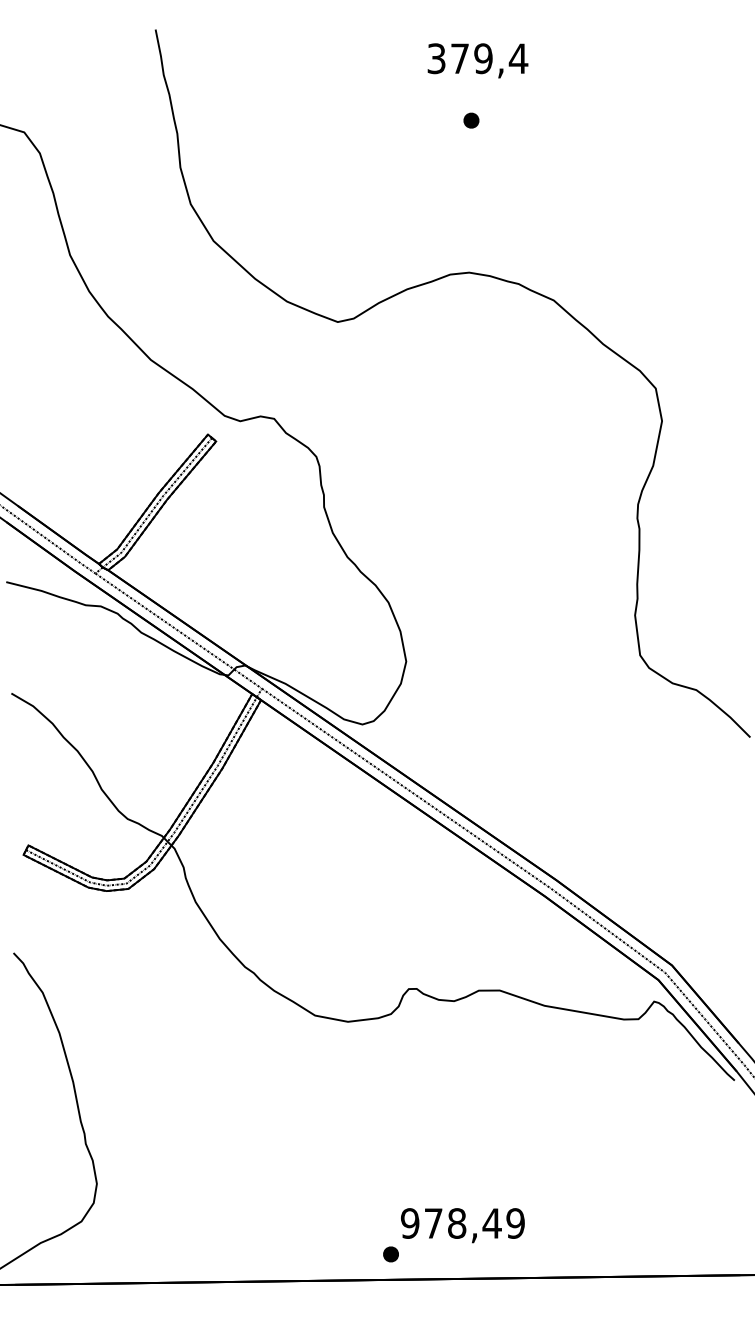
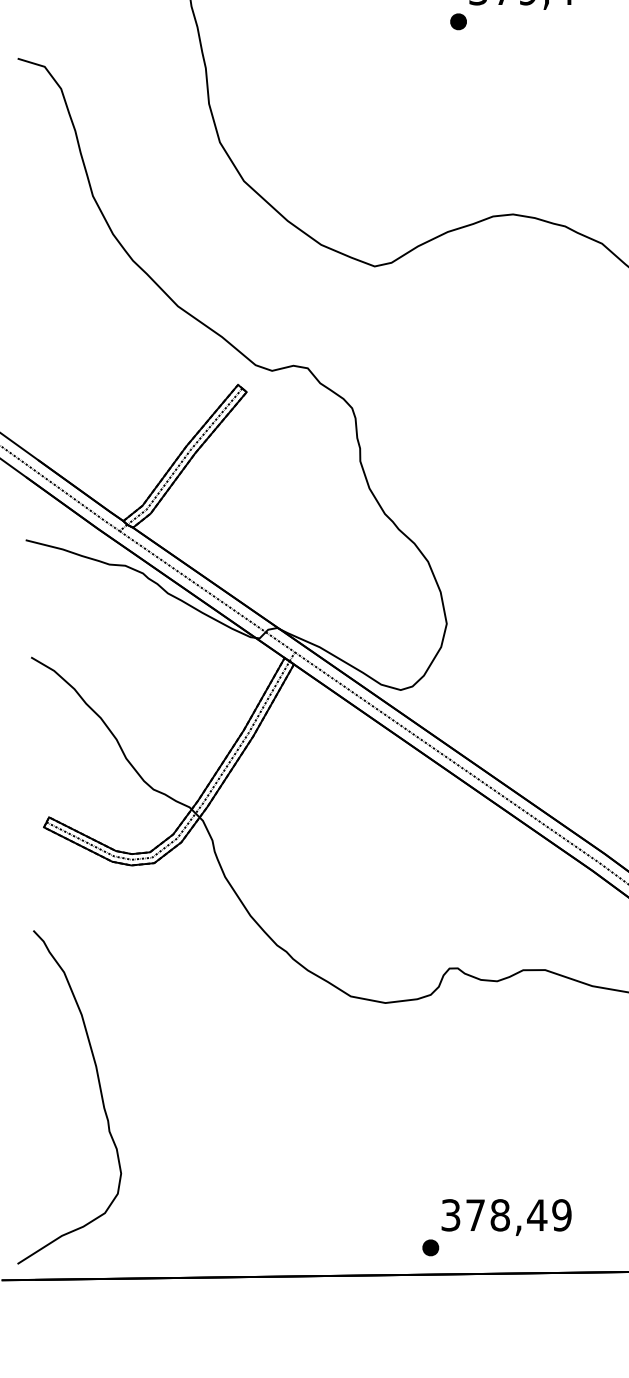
part: (471, 120) -> (458, 21), moved
text: (410, 1223) -> (451, 1215), 978,49 -> 378,49

